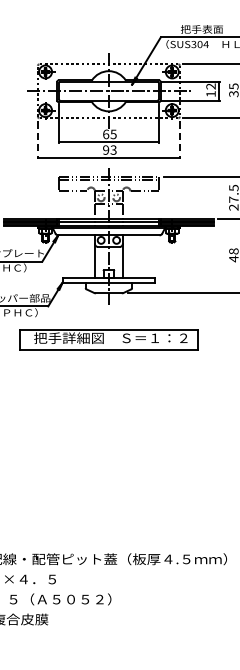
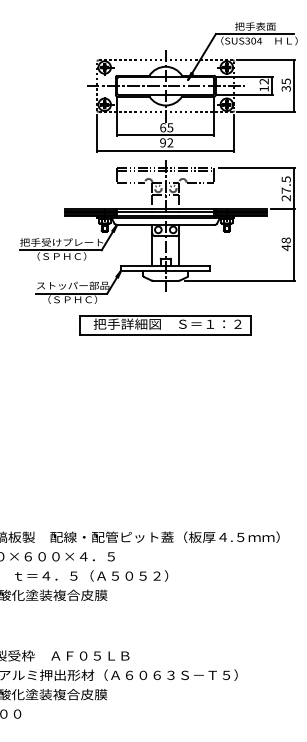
line: (38, 140) -> (97, 133), dashed -> solid
line: (180, 140) -> (234, 133), dashed -> solid
text: (113, 150) -> (170, 143), 93 -> 92

